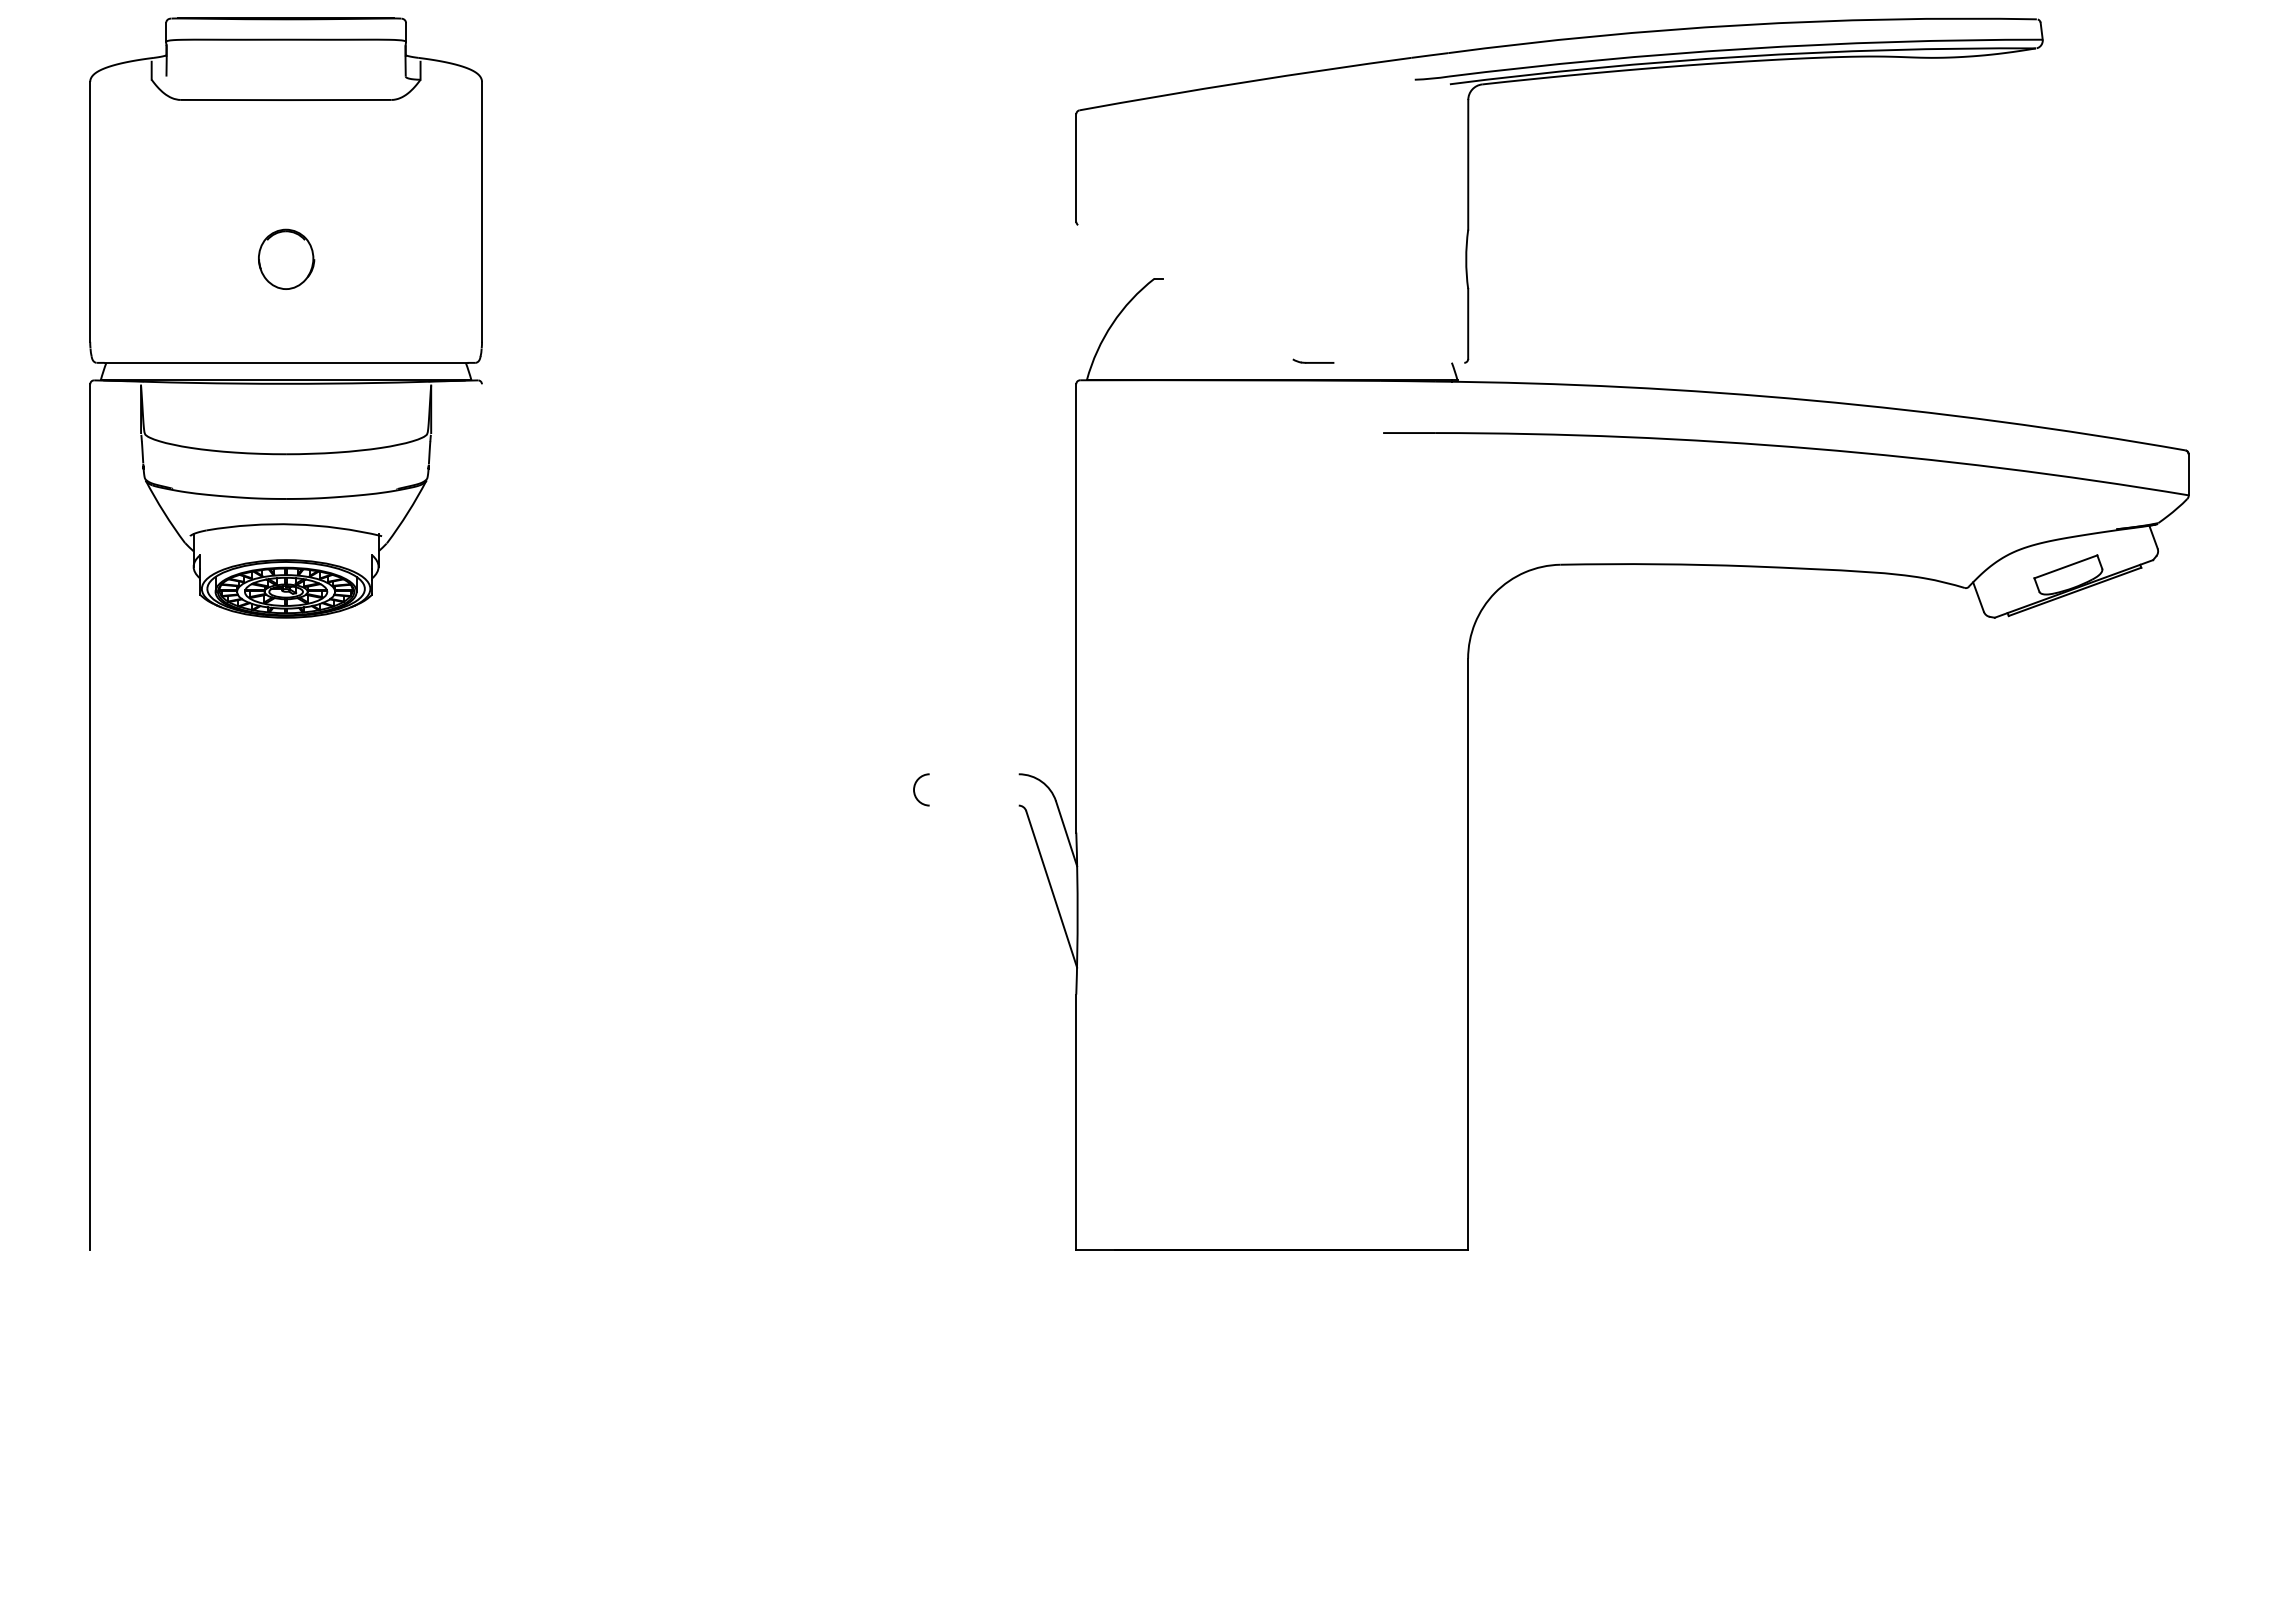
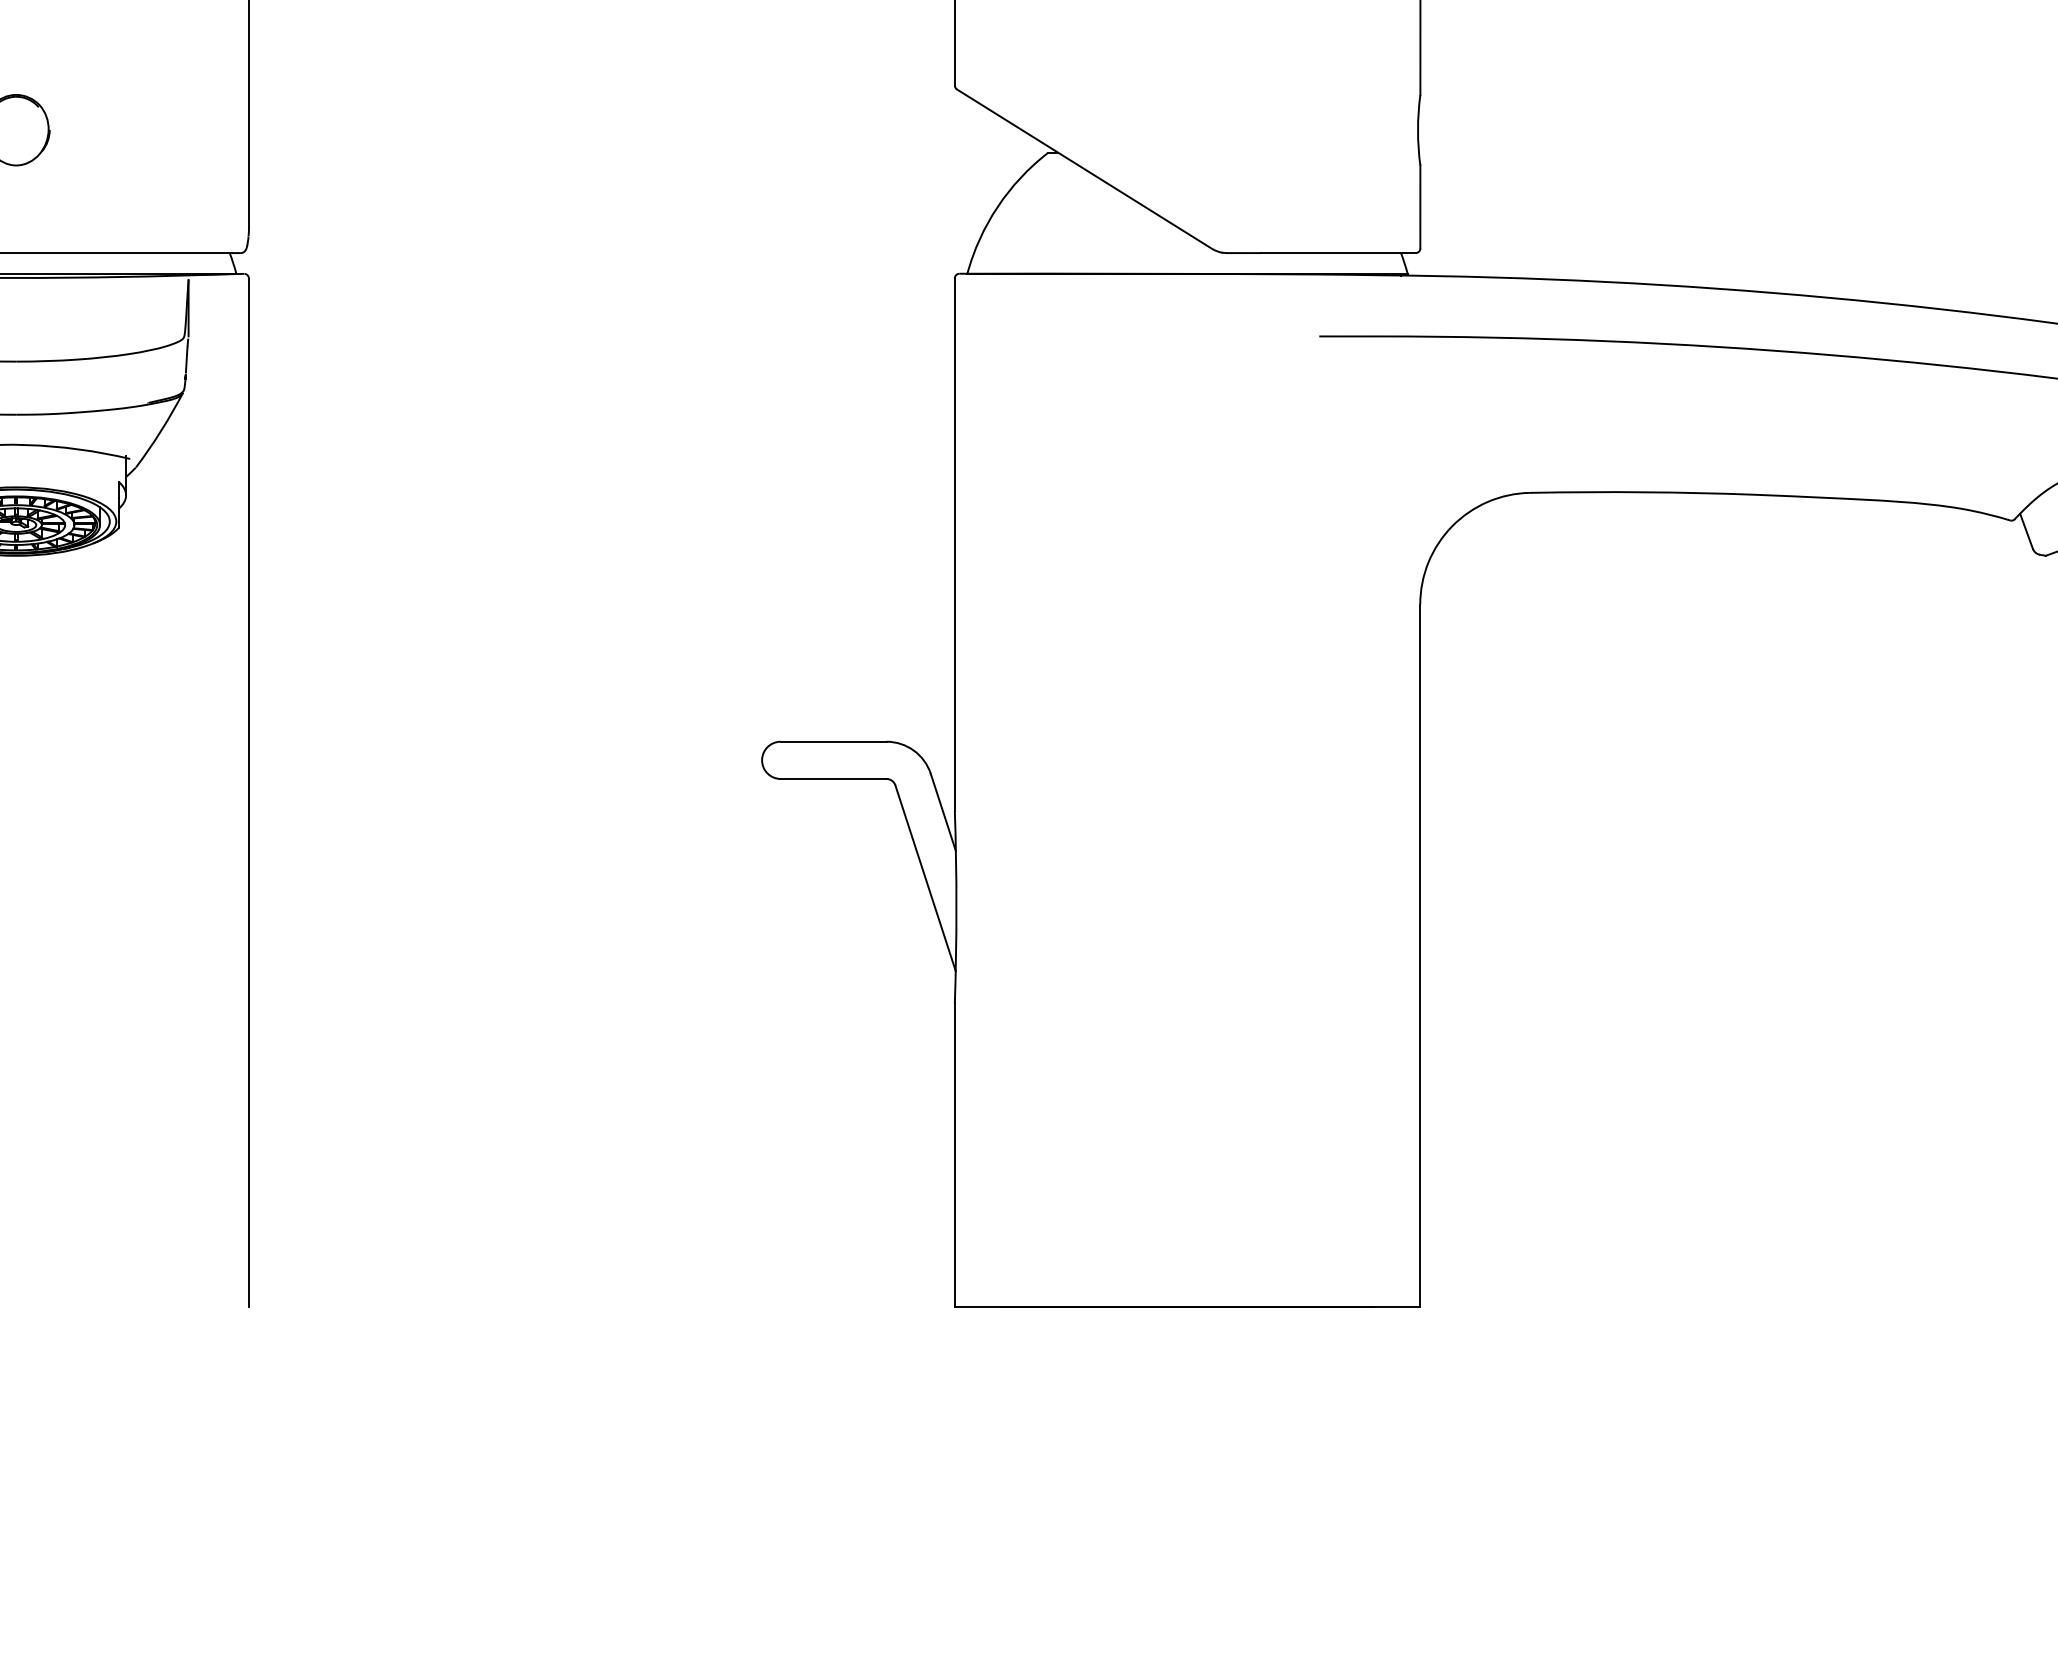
line: (1185, 292) -> (1084, 169), added
line: (1399, 362) -> (1338, 252), added
line: (973, 774) -> (832, 742), added
line: (973, 805) -> (832, 778), added
line: (482, 816) -> (249, 791), added

